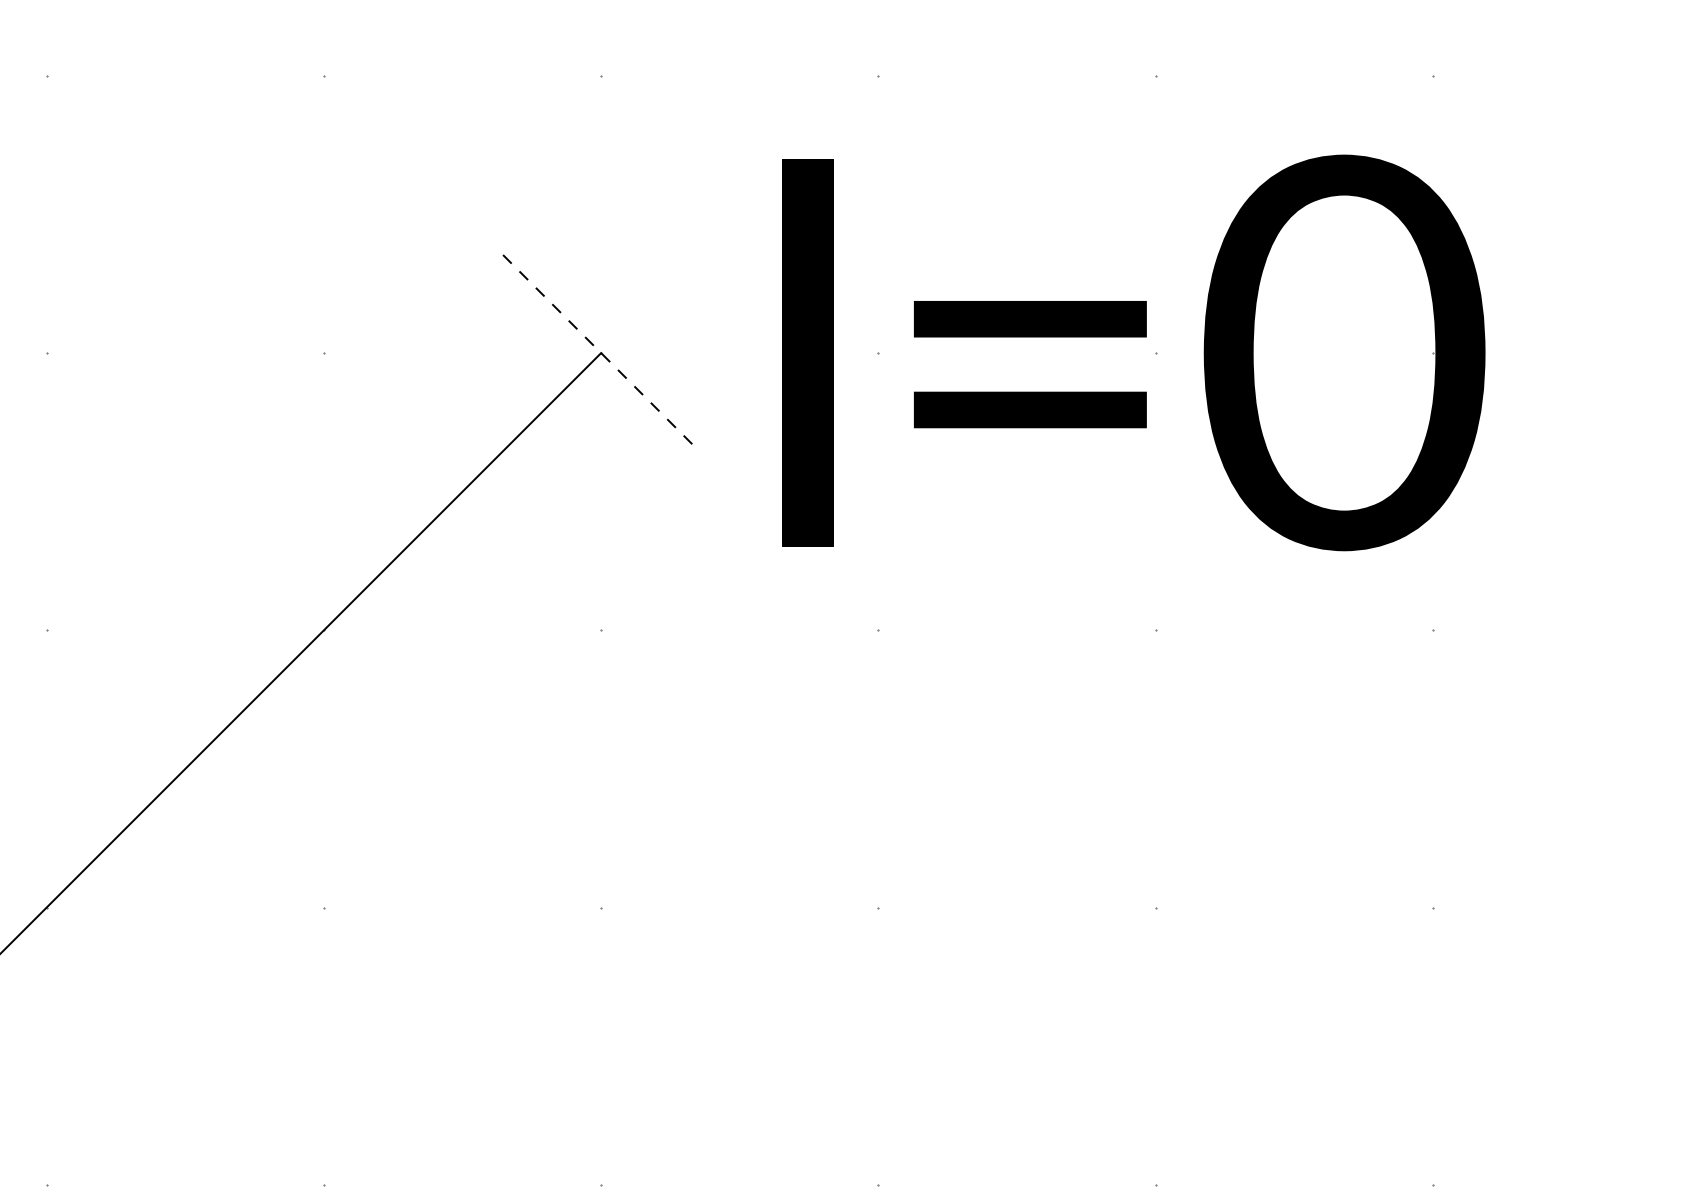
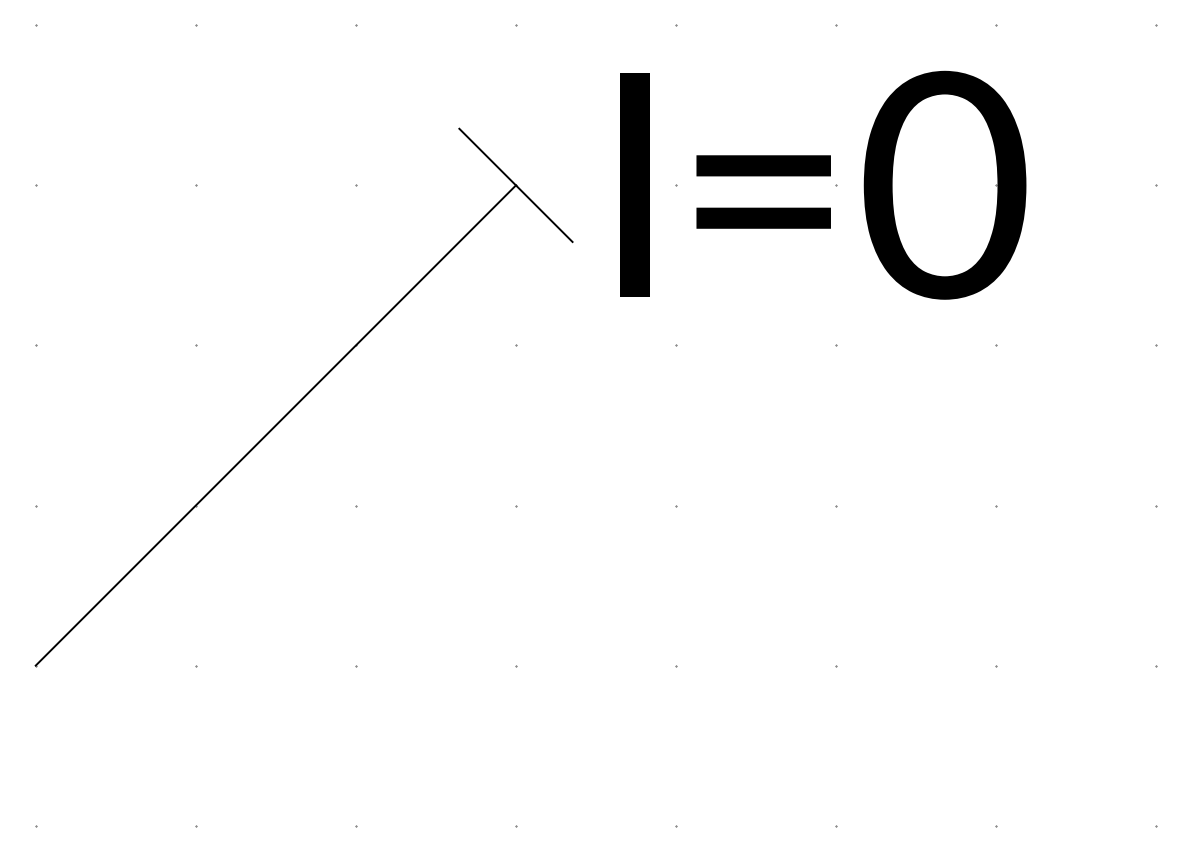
line: (602, 353) -> (516, 185), dashed -> solid

